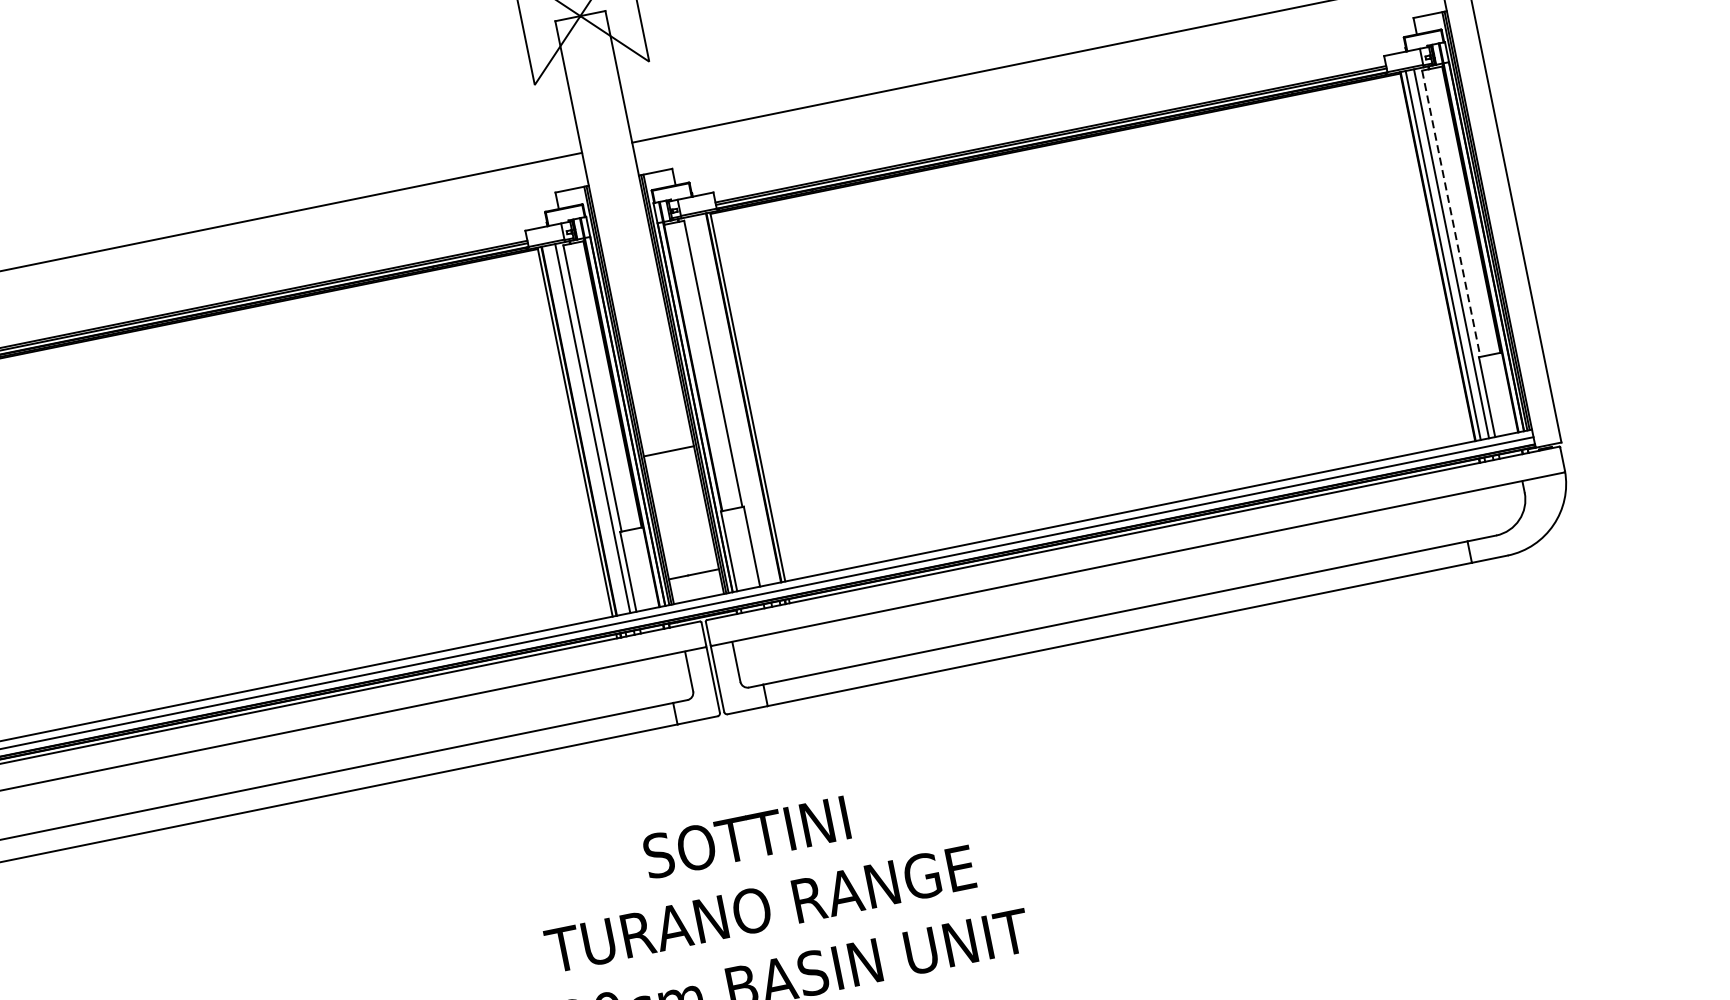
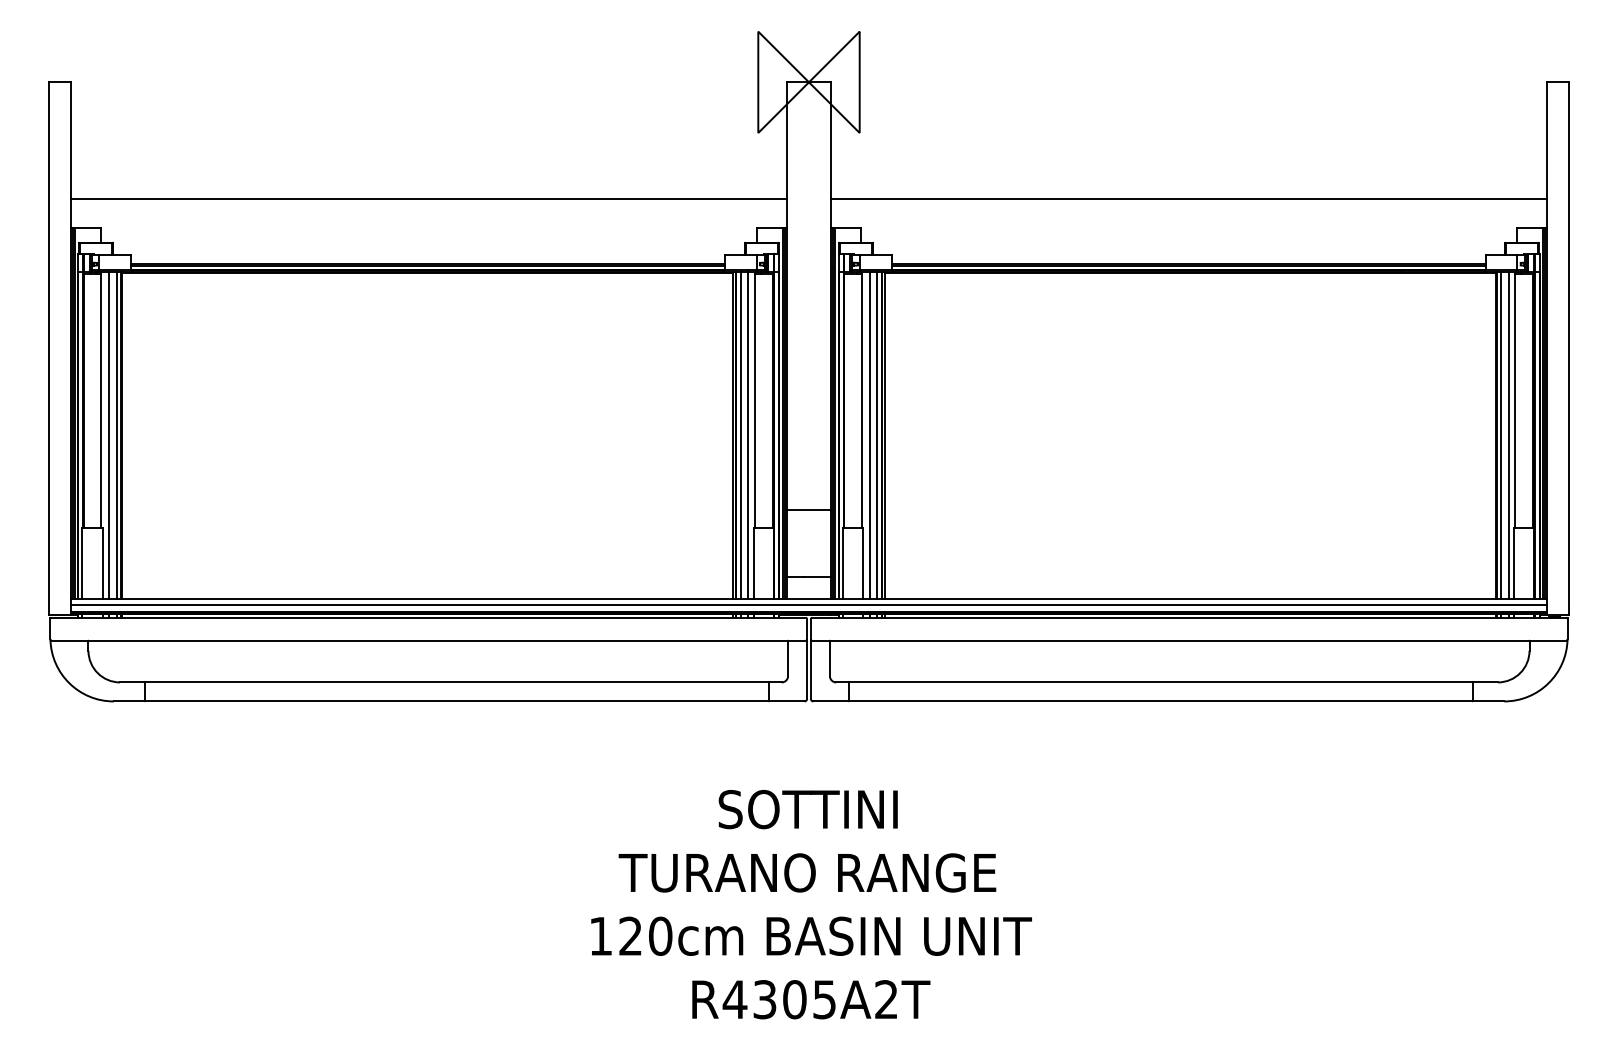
line: (1451, 214) -> (1515, 401), dashed -> solid
line: (738, 398) -> (877, 434), added
line: (729, 399) -> (869, 434), added
line: (583, 429) -> (740, 434), added
line: (668, 451) -> (808, 509), moved

